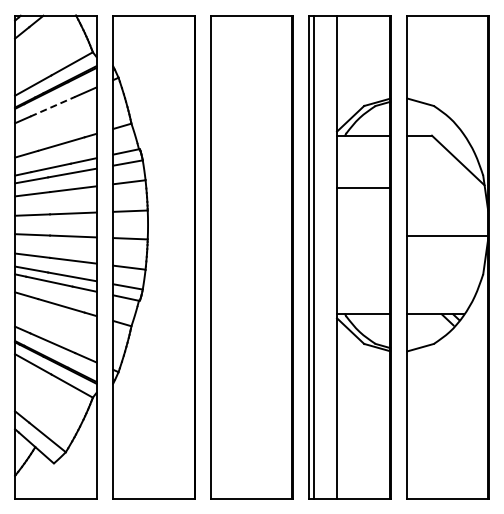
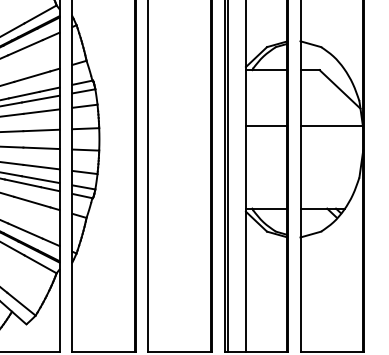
line: (53, 106) -> (26, 47), dashed -> solid
line: (363, 188) -> (266, 125), moved
line: (447, 236) -> (331, 125), moved

